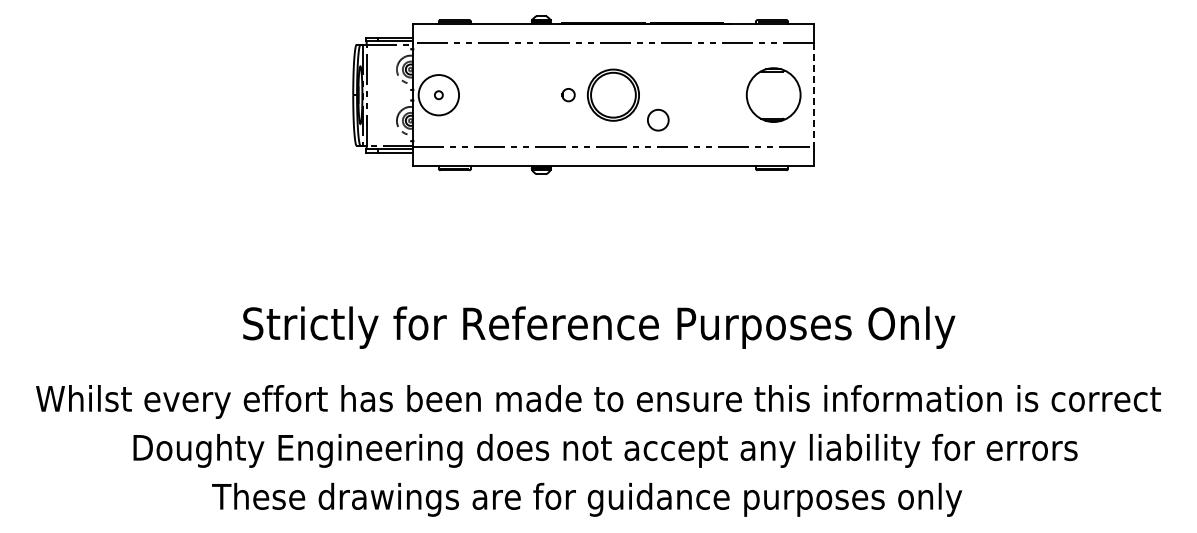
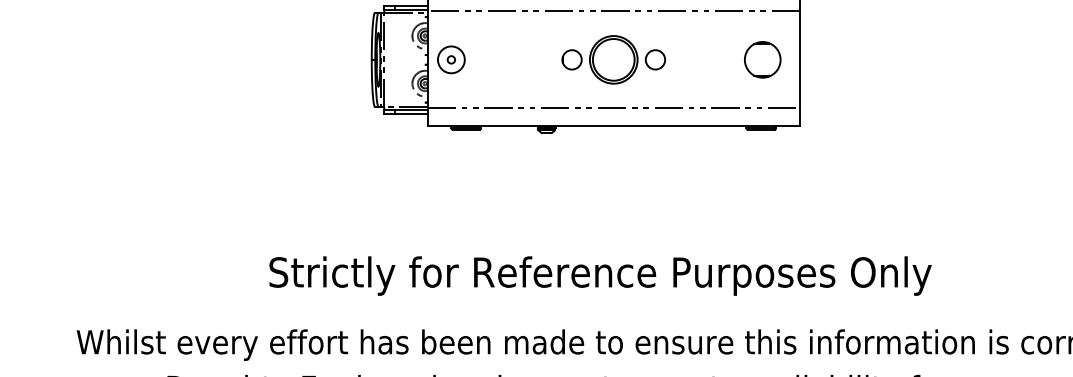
circle: (438, 94) -> (451, 59), size x0.71
part: (568, 94) -> (571, 59), size x1.67
part: (773, 95) -> (762, 60), size x0.71
line: (813, 95) -> (799, 60), dashed -> solid
circle: (658, 119) -> (655, 59), moved

